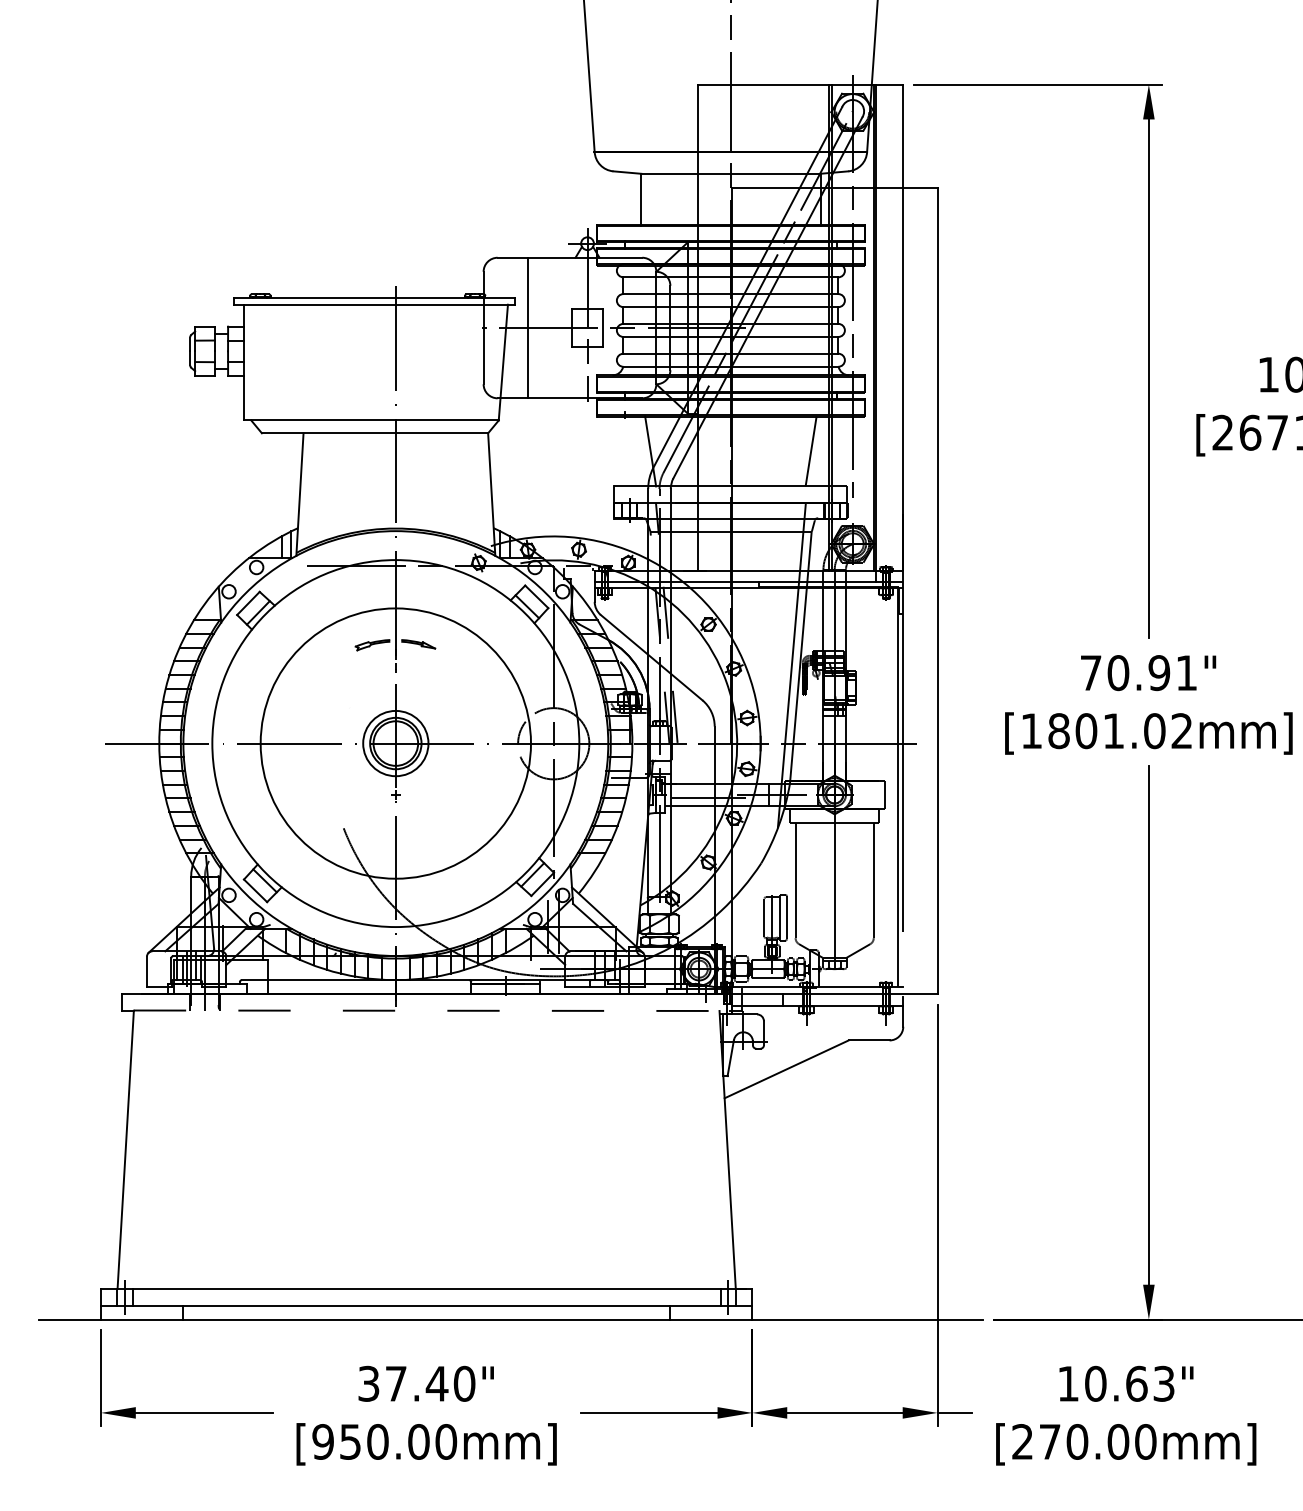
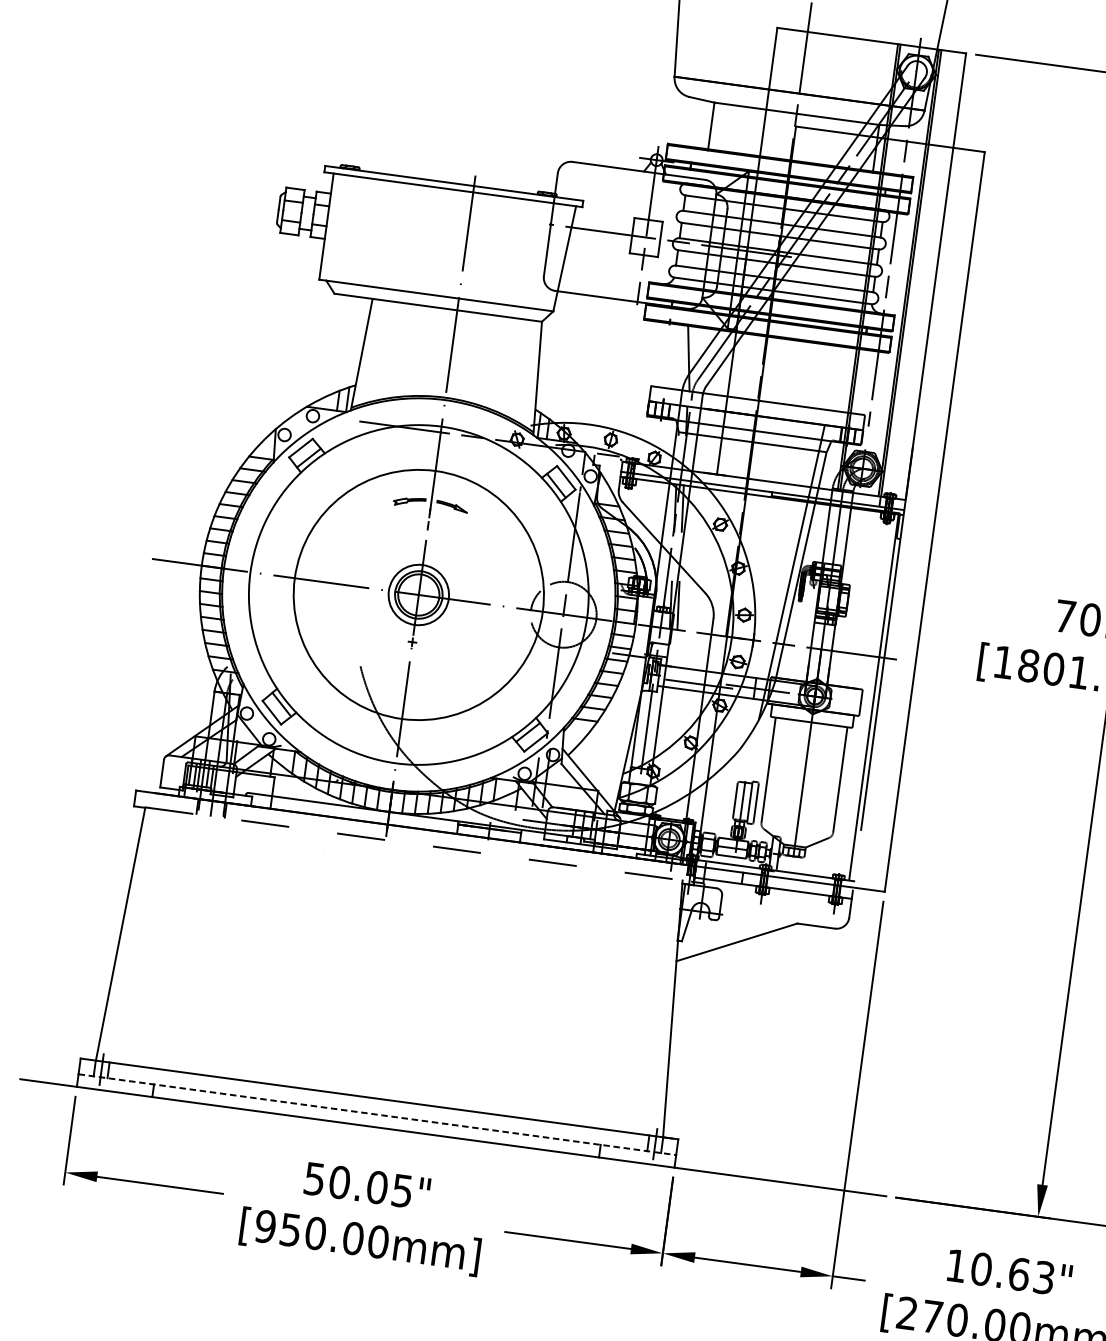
line: (527, 327) -> (591, 229), removed
line: (810, 451) -> (835, 378), removed
line: (426, 1305) -> (377, 1114), solid -> dashed
text: (417, 1383) -> (359, 1184), 37.40" -> 50.05"

